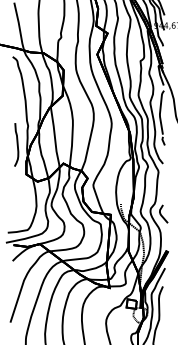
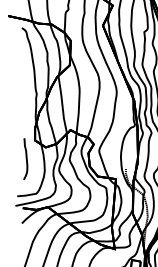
curve: (16, 144) -> (25, 158), moved

